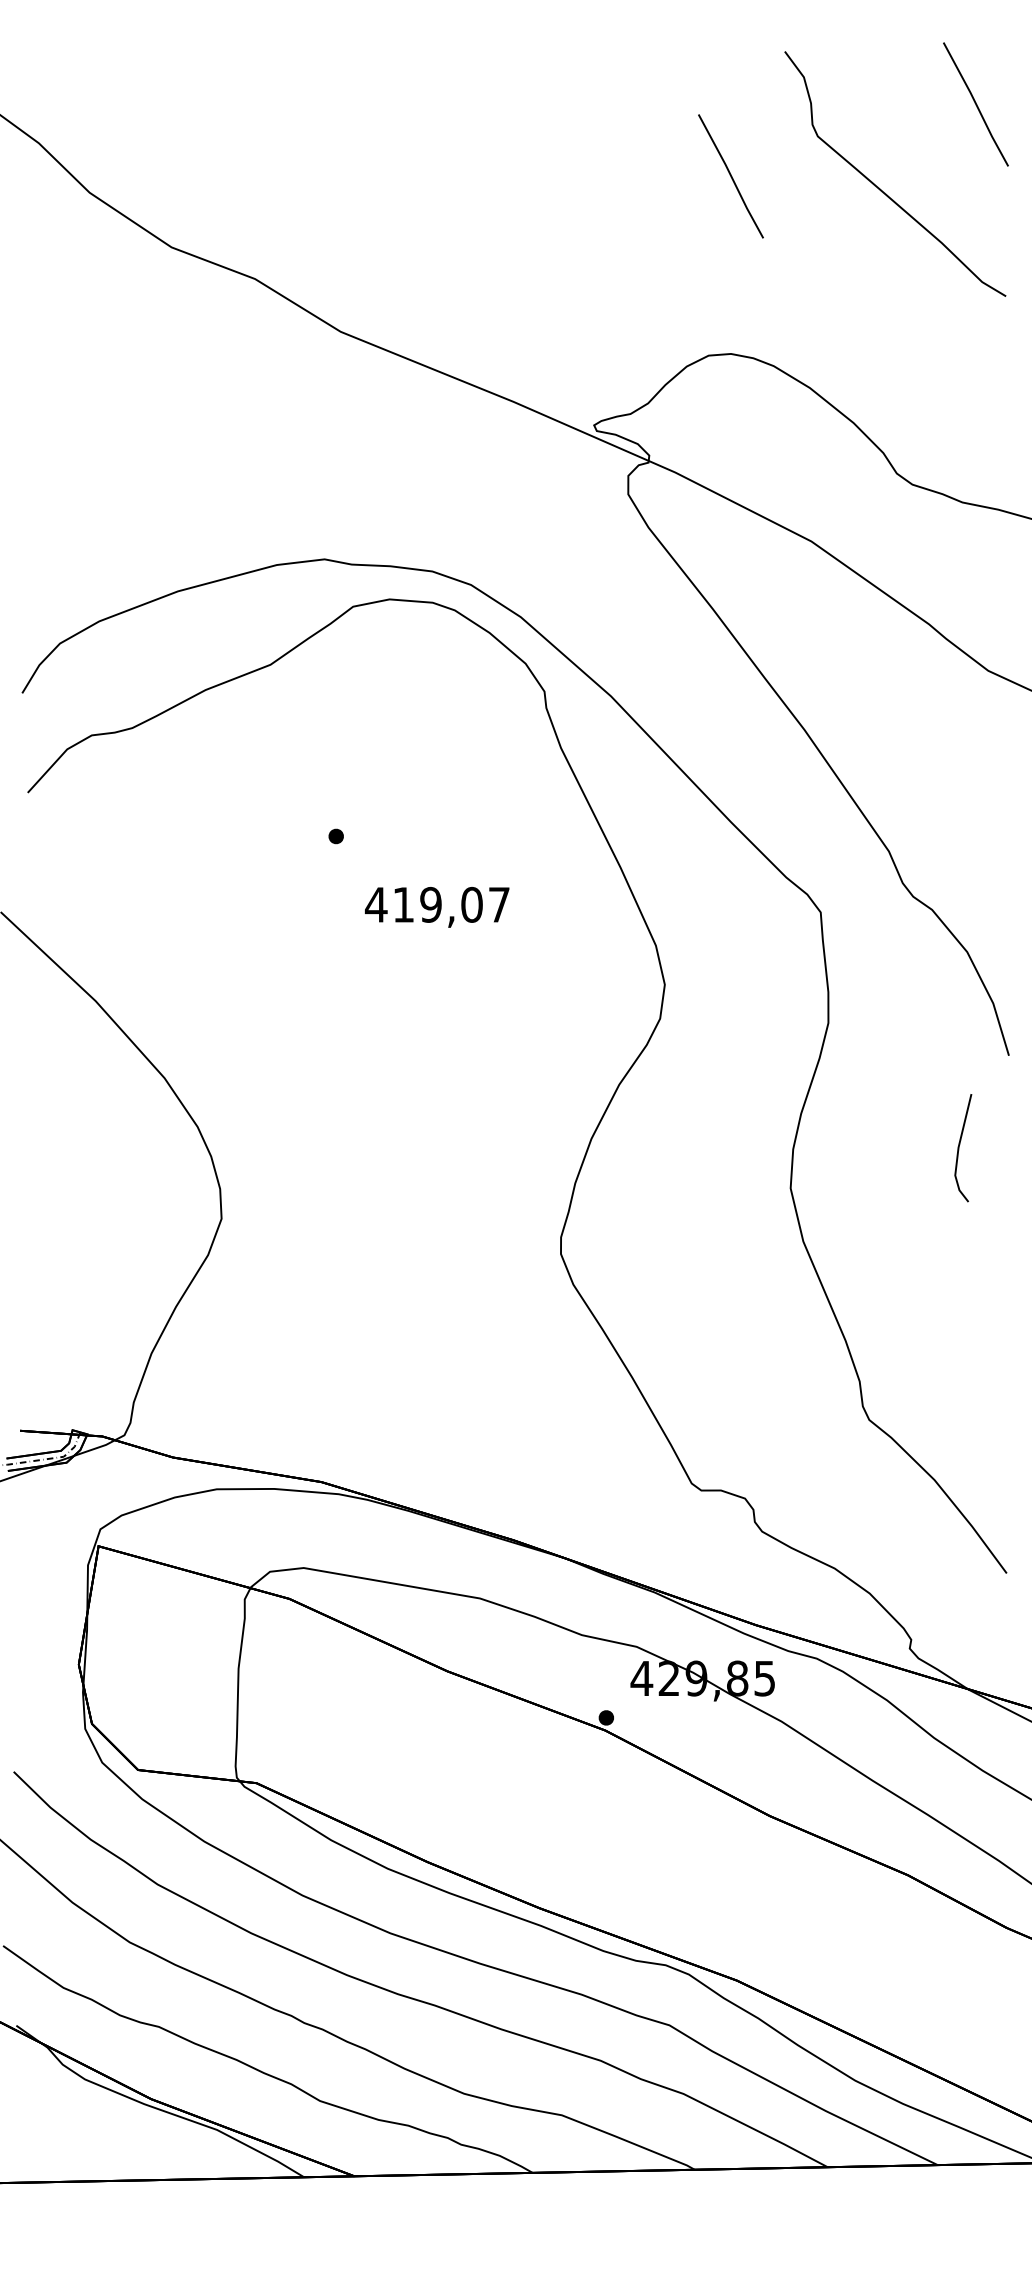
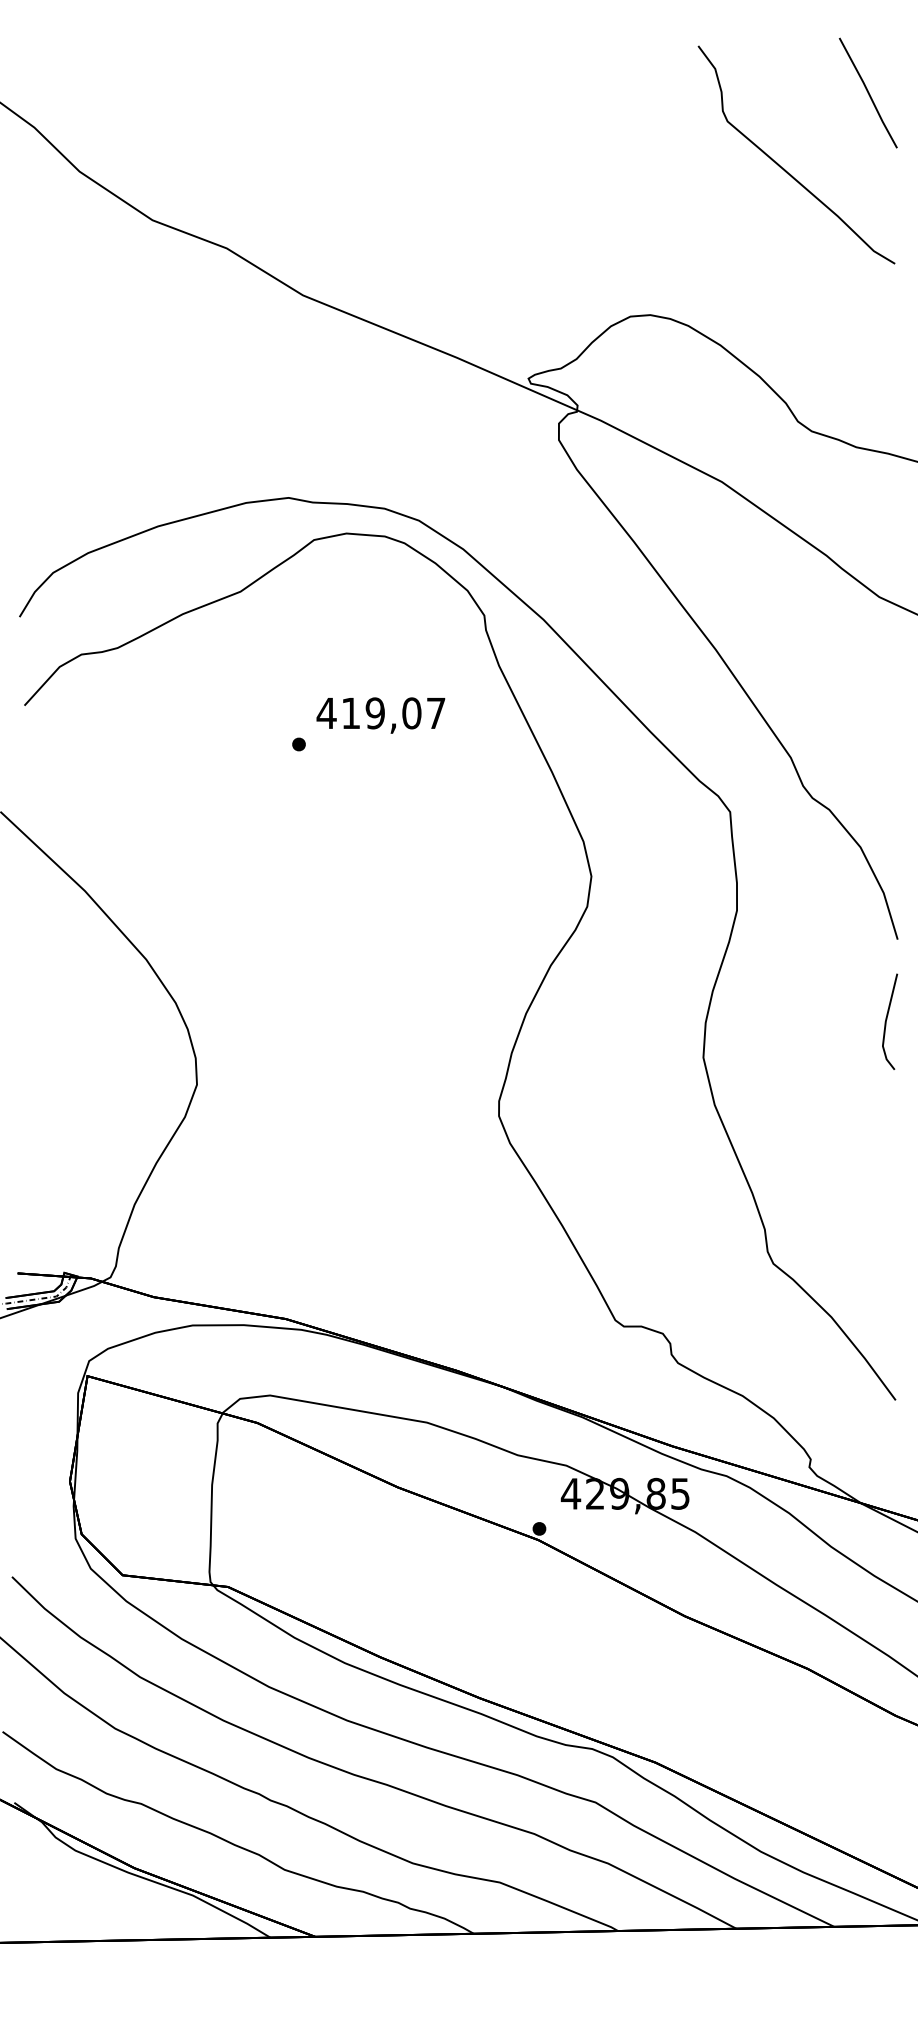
line: (730, 175) -> (649, 156), removed
text: (436, 907) -> (380, 715), moved
line: (960, 1145) -> (887, 1019), moved

